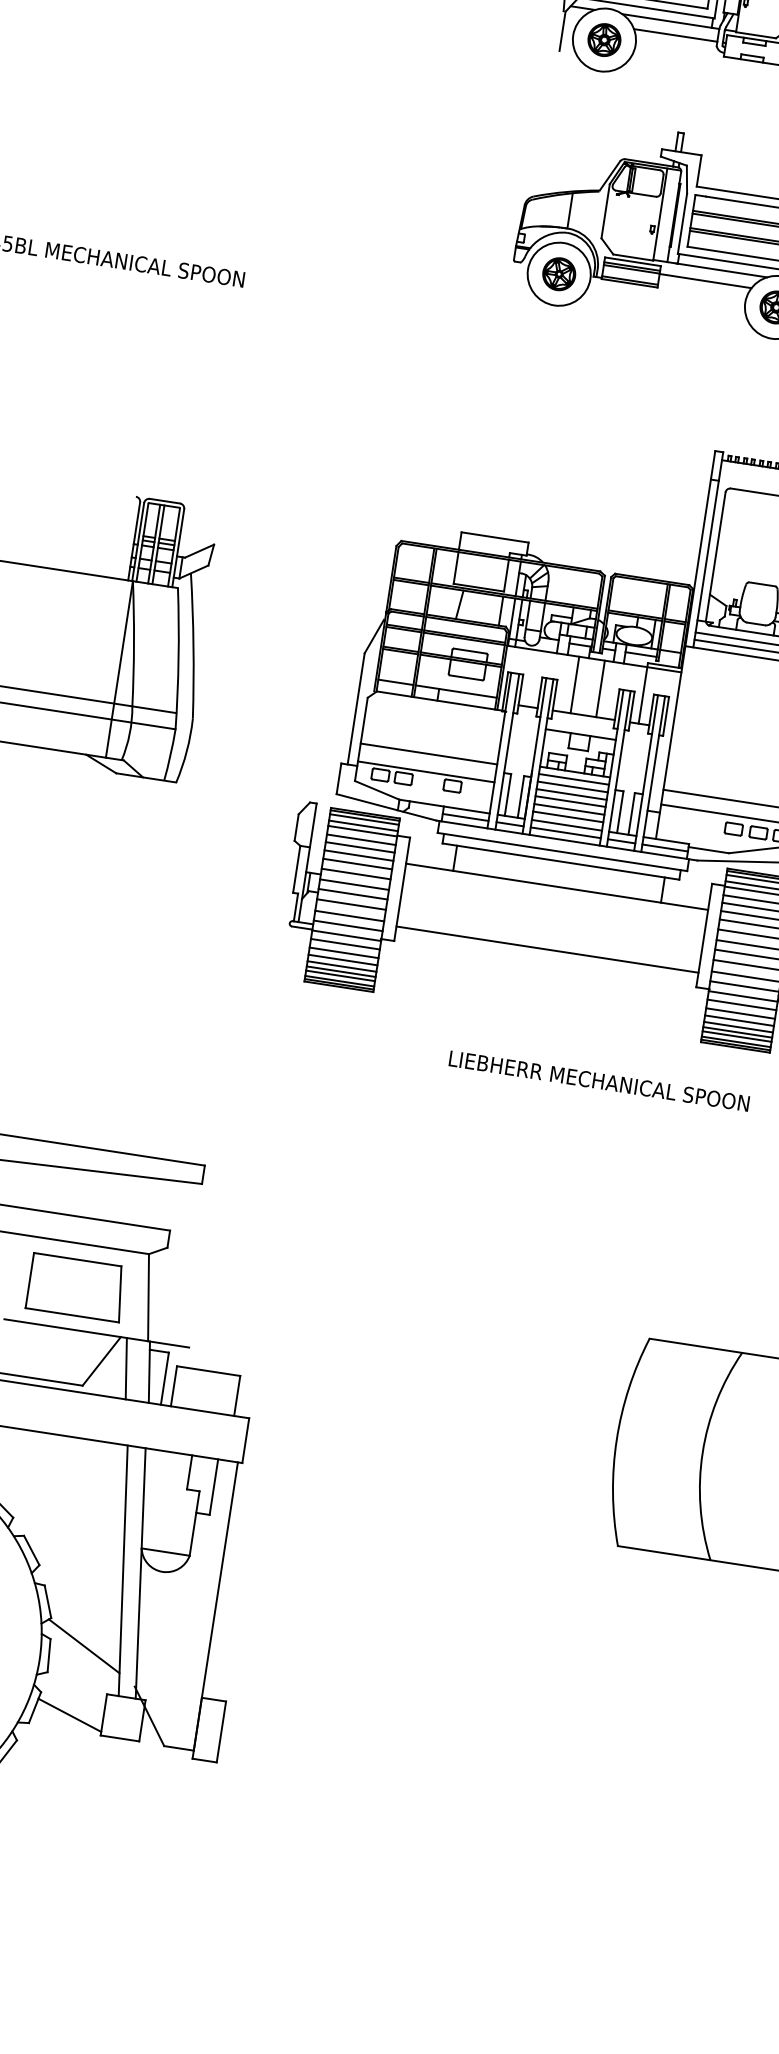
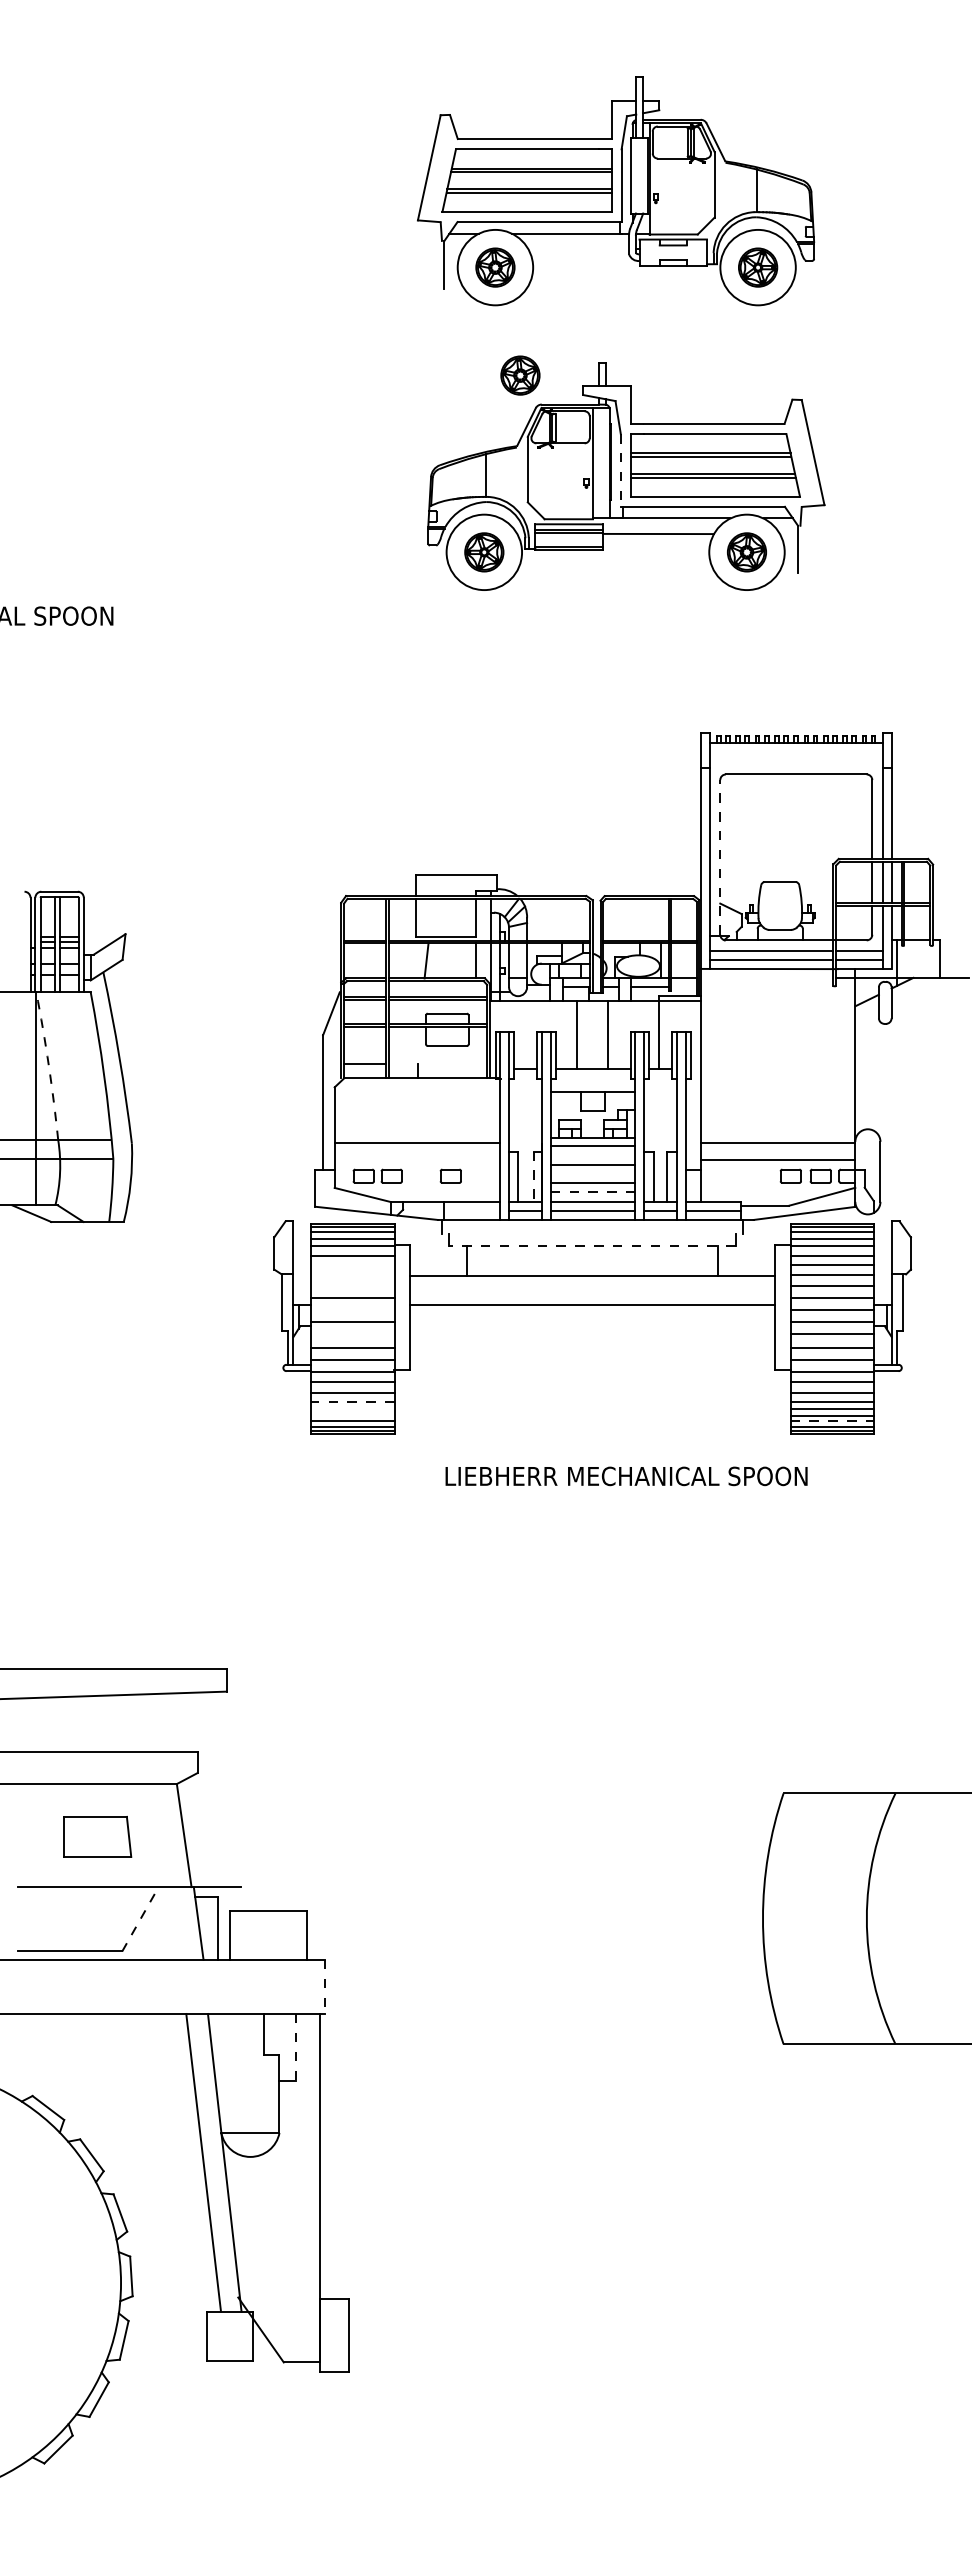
line: (675, 35) -> (578, 249), removed
part: (611, 132) -> (520, 375), added
line: (682, 223) -> (620, 470), solid -> dashed
line: (716, 555) -> (720, 856), solid -> dashed
arc: (133, 643) -> (48, 1065), solid -> dashed
line: (456, 691) -> (438, 1063), removed
line: (425, 771) -> (416, 1164), removed
line: (572, 786) -> (592, 1155), removed
line: (520, 797) -> (533, 1177), solid -> dashed
line: (570, 801) -> (592, 1173), removed
line: (568, 816) -> (593, 1191), solid -> dashed
line: (465, 817) -> (471, 1210), removed
line: (359, 847) -> (352, 1265), removed
line: (562, 852) -> (592, 1234), removed
line: (358, 855) -> (352, 1275), removed
line: (560, 861) -> (592, 1245), solid -> dashed
line: (357, 863) -> (352, 1285), removed
line: (354, 884) -> (352, 1310), removed
line: (351, 904) -> (352, 1334), removed
line: (547, 949) -> (592, 1305), moved
line: (342, 959) -> (352, 1401), solid -> dashed
line: (341, 966) -> (352, 1409), removed
line: (340, 971) -> (352, 1415), removed
line: (737, 1036) -> (832, 1420), solid -> dashed
text: (599, 1081) -> (626, 1476), moved
part: (76, 1287) -> (97, 1836), size x0.6
line: (101, 1361) -> (140, 1919), solid -> dashed
line: (126, 1368) -> (170, 1923), removed
line: (245, 1441) -> (324, 1987), solid -> dashed
line: (213, 1487) -> (295, 2047), solid -> dashed
line: (83, 1645) -> (170, 2258), removed
line: (69, 1715) -> (166, 2343), removed

